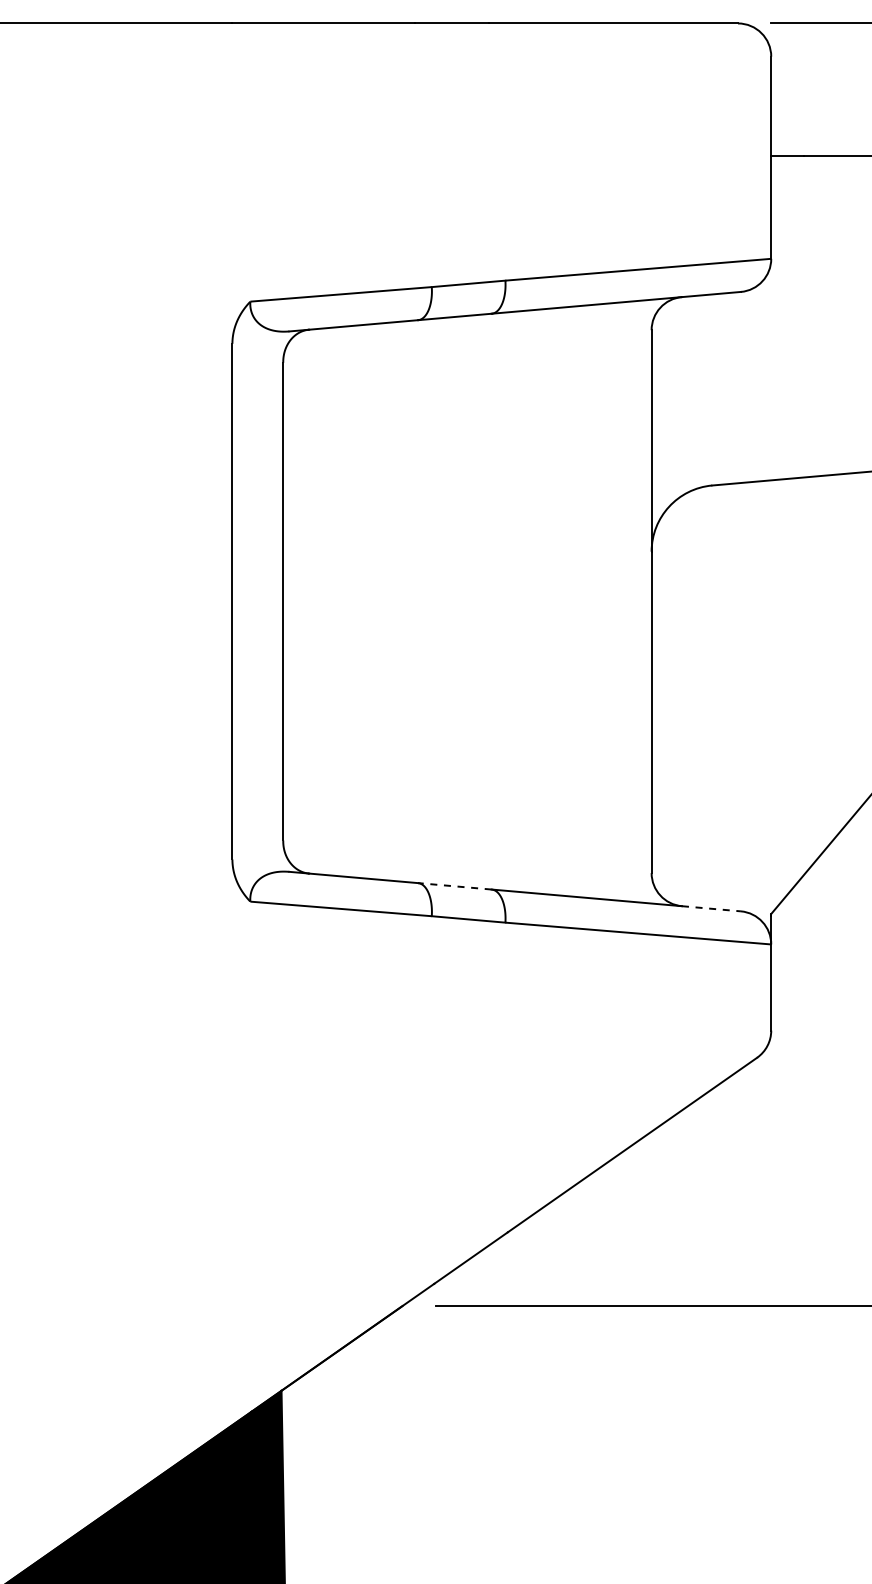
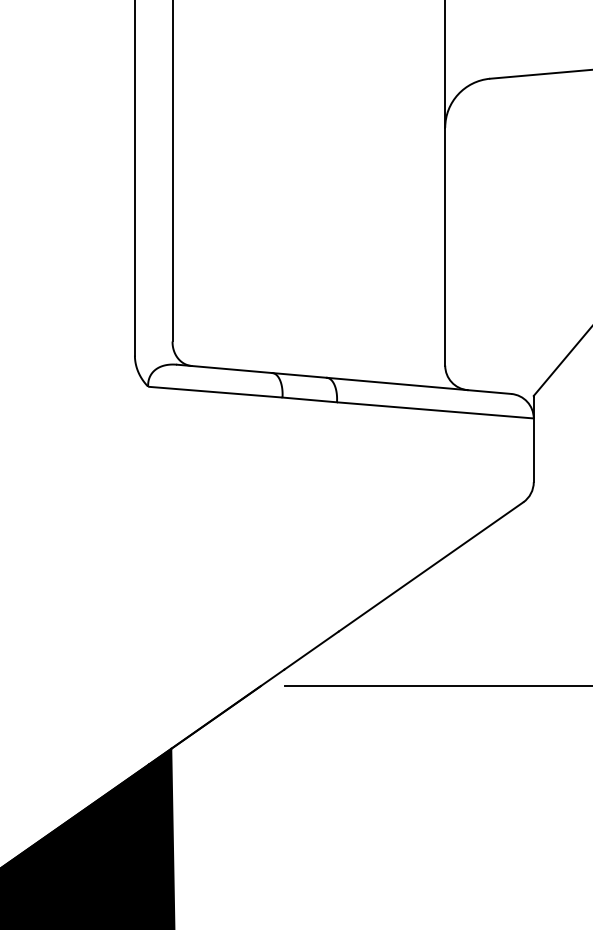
line: (454, 886) -> (299, 375), dashed -> solid
line: (711, 908) -> (489, 391), dashed -> solid

